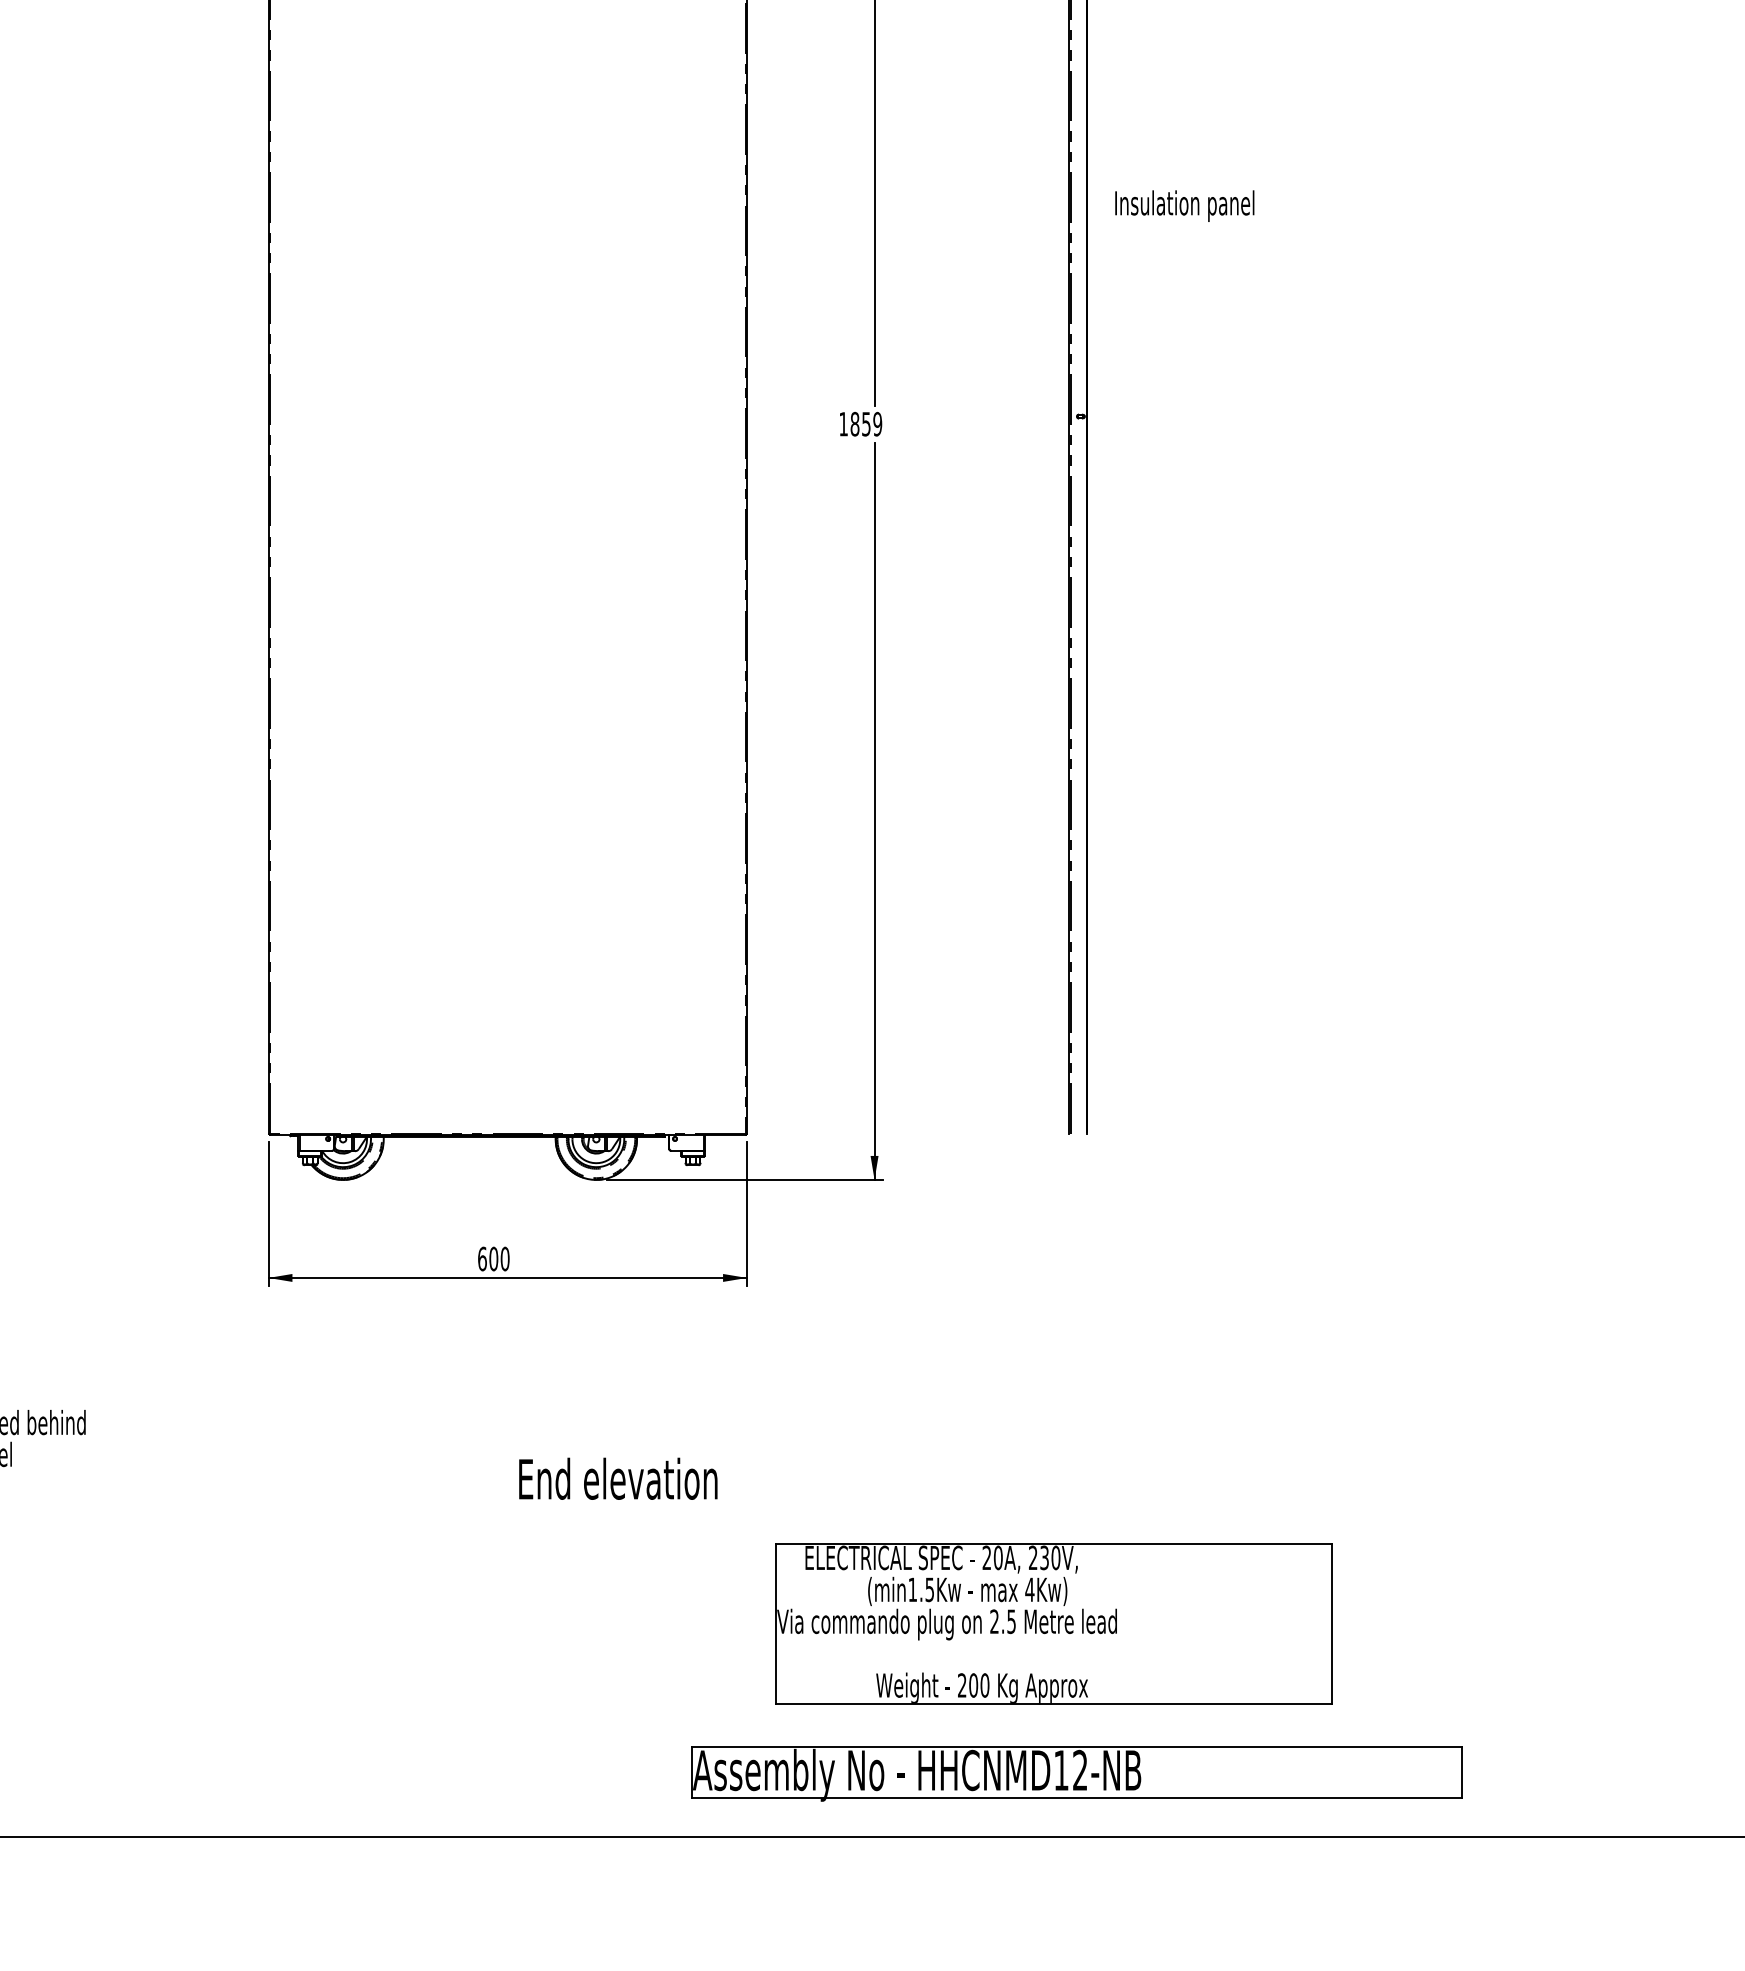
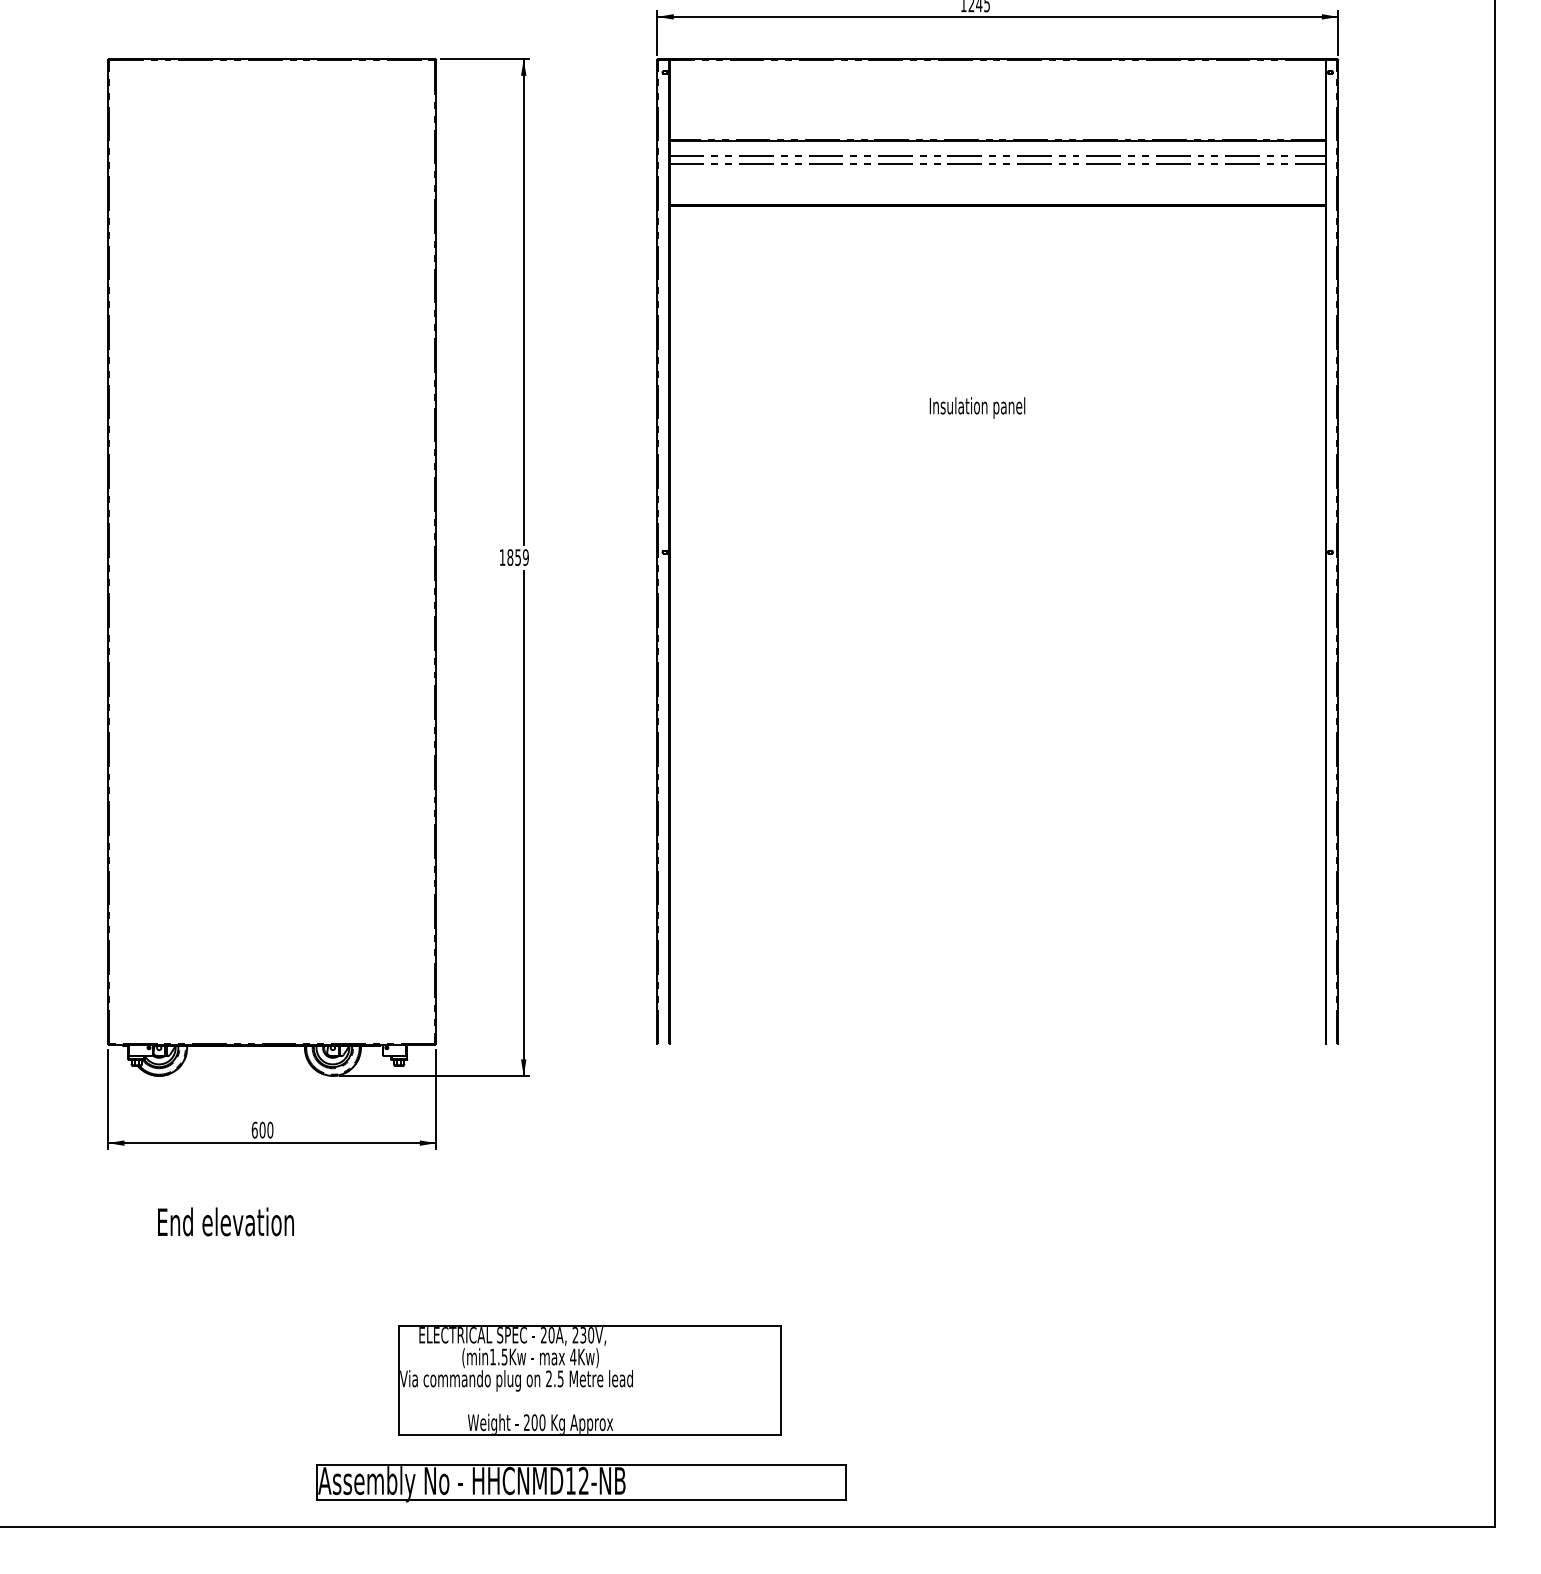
text: (1184, 205) -> (977, 407), moved
text: (617, 1478) -> (225, 1221), moved
part: (1053, 1624) -> (589, 1380), moved
part: (1076, 1774) -> (581, 1483), moved

